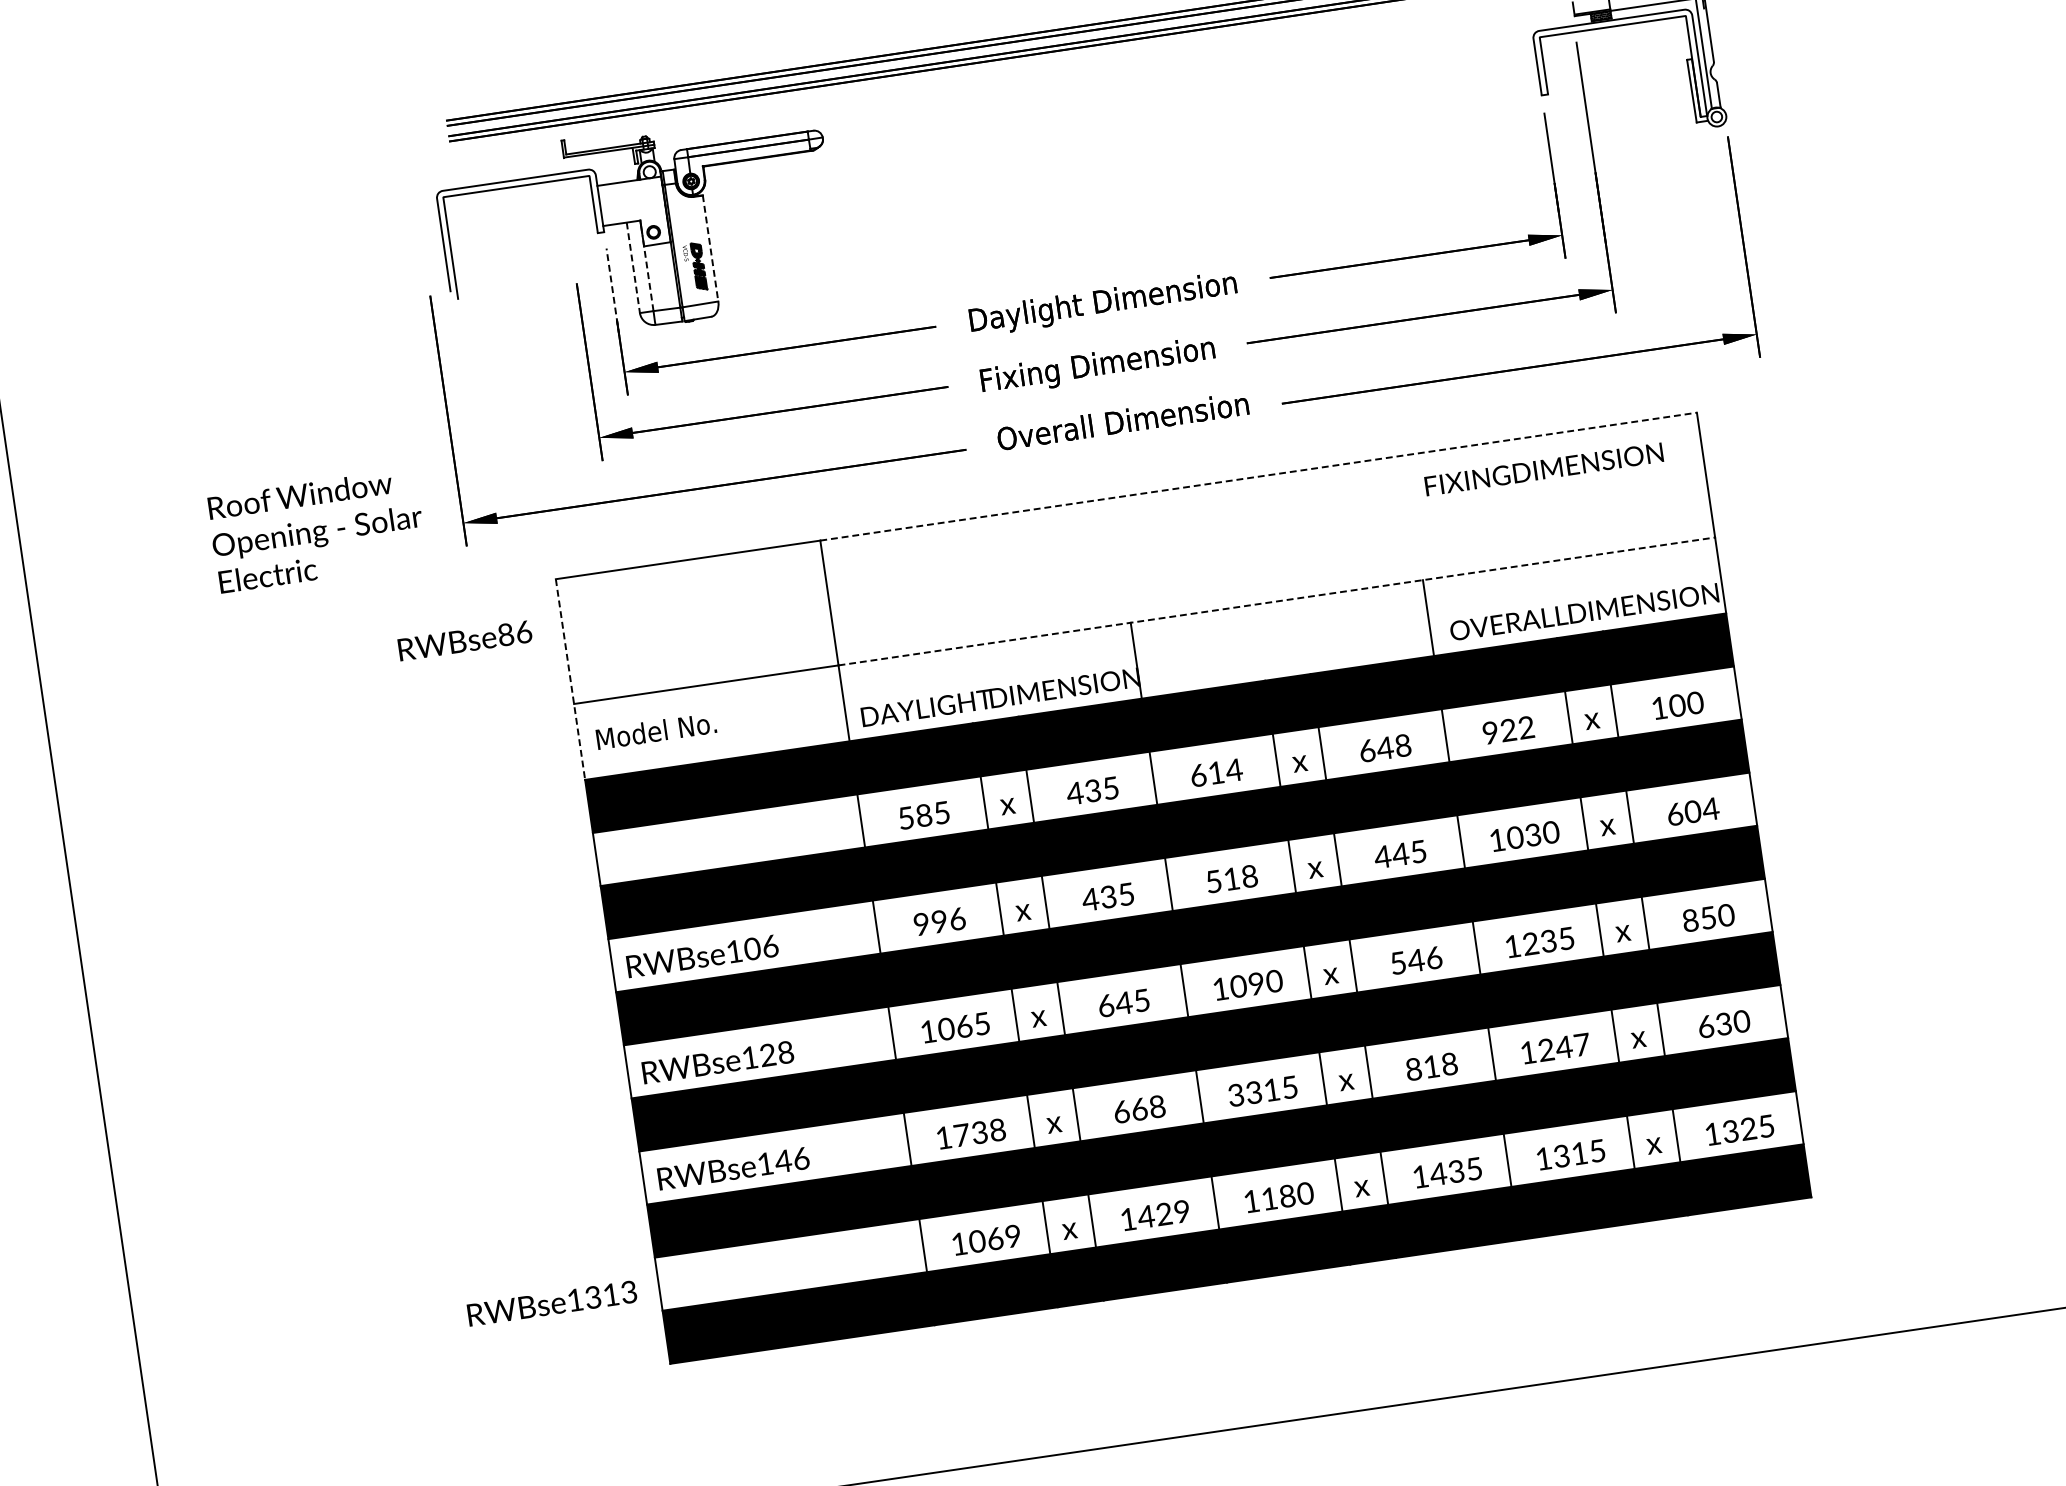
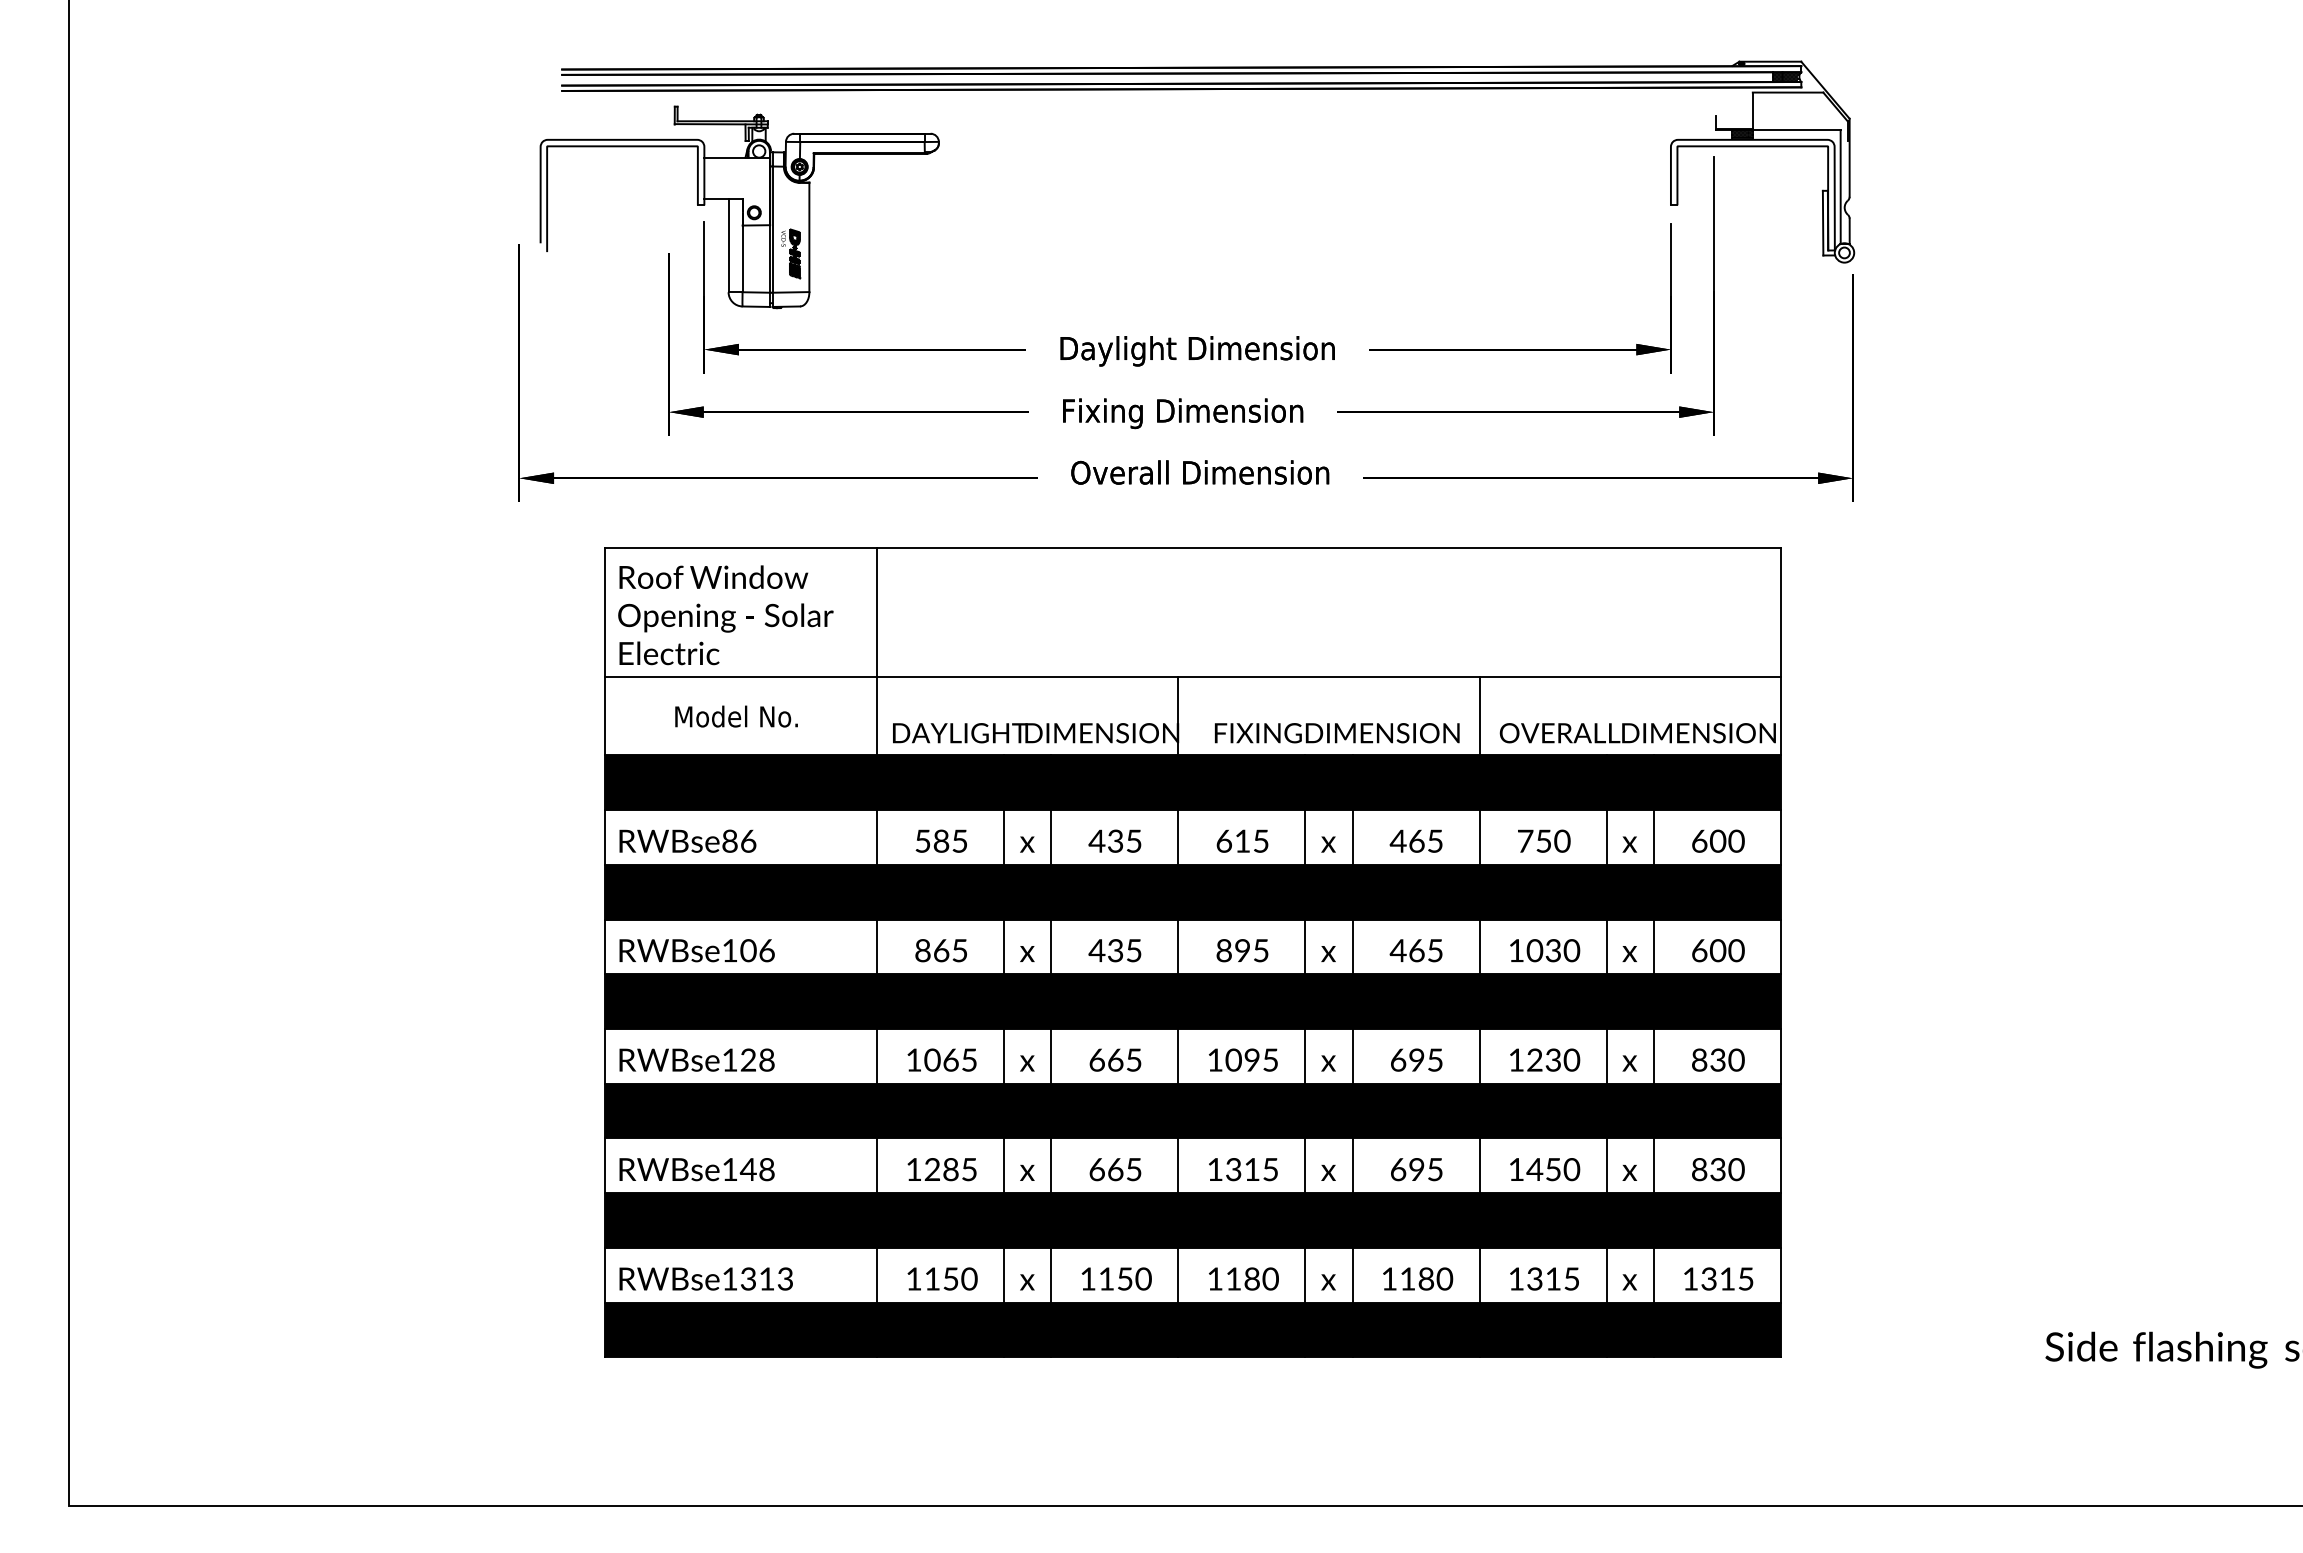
line: (710, 248) -> (809, 237), dashed -> solid
line: (633, 267) -> (728, 245), dashed -> solid
line: (647, 273) -> (742, 253), dashed -> solid
line: (613, 292) -> (704, 267), dashed -> solid
text: (1544, 469) -> (1337, 733), moved
line: (1258, 476) -> (1328, 548), dashed -> solid
text: (316, 530) -> (725, 615), moved
line: (1276, 601) -> (1328, 677), dashed -> solid
text: (464, 640) -> (687, 840), moved
line: (570, 680) -> (604, 652), dashed -> solid
text: (1659, 707) -> (1699, 840), 100 -> 600
text: (1509, 729) -> (1544, 840), 922 -> 750
text: (656, 731) -> (736, 716), moved
text: (1383, 747) -> (1415, 840), 648 -> 465
text: (1233, 769) -> (1260, 840), 614 -> 615
text: (1709, 809) -> (1735, 950), 604 -> 600
text: (1400, 854) -> (1416, 950), 445 -> 465
text: (1231, 878) -> (1242, 950), 518 -> 895
text: (1707, 917) -> (1717, 1059), 850 -> 830
text: (939, 921) -> (941, 950), 996 -> 865
text: (1566, 938) -> (1571, 1059), 1235 -> 1230
text: (1416, 959) -> (1417, 1059), 546 -> 695
text: (1274, 980) -> (1270, 1059), 1090 -> 1095
text: (1123, 1003) -> (1115, 1060), 645 -> 665
text: (1705, 1026) -> (1699, 1169), 630 -> 830
text: (1564, 1047) -> (1553, 1169), 1247 -> 1450
text: (1431, 1066) -> (1416, 1169), 818 -> 695
text: (1235, 1095) -> (1214, 1169), 3315 -> 1315
text: (1156, 1106) -> (1133, 1169), 668 -> 665
text: (1748, 1128) -> (1727, 1278), 1325 -> 1315
text: (979, 1132) -> (950, 1169), 1738 -> 1285
text: (800, 1158) -> (766, 1169), RWBse146 -> RWBse148
text: (1456, 1171) -> (1426, 1278), 1435 -> 1180
text: (1163, 1213) -> (1124, 1278), 1429 -> 1150
text: (994, 1238) -> (950, 1278), 1069 -> 1150
text: (551, 1303) -> (705, 1278), moved

